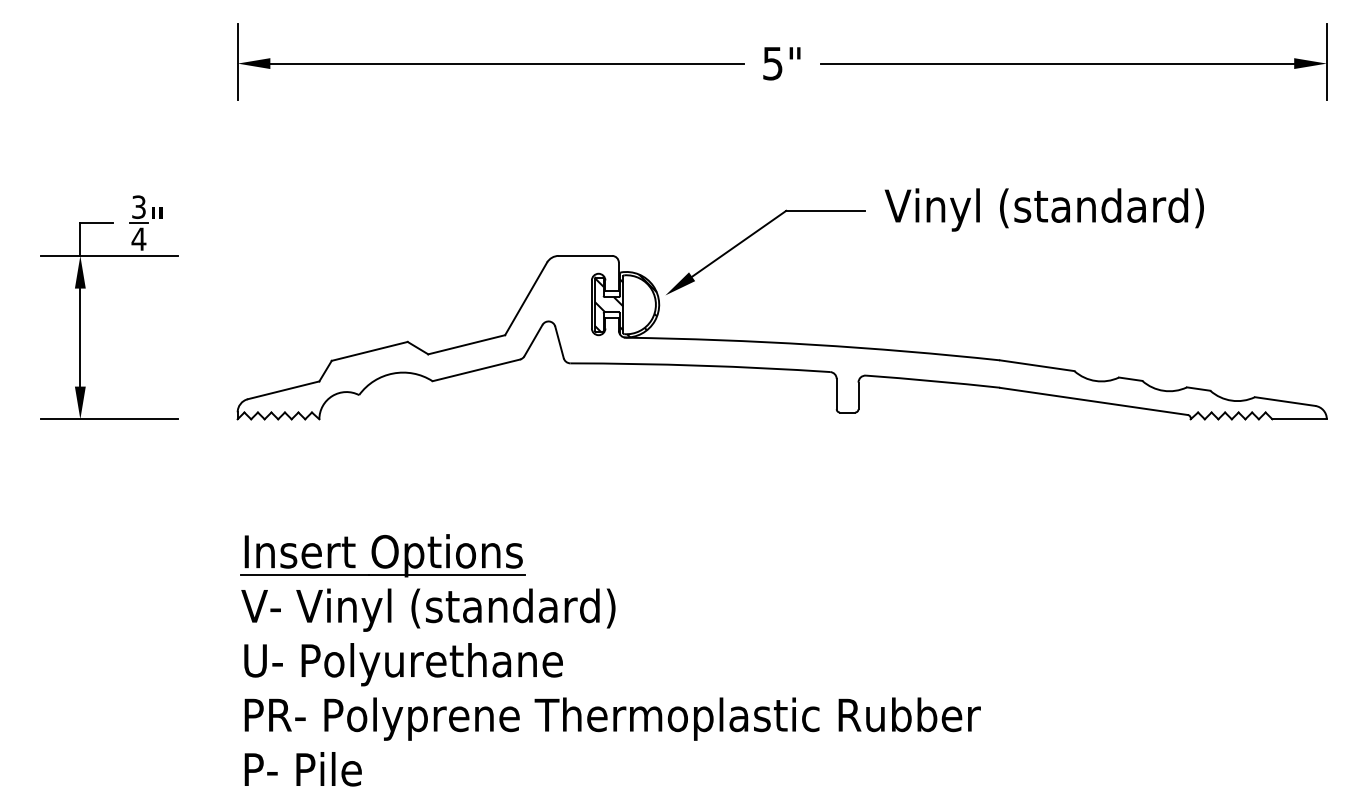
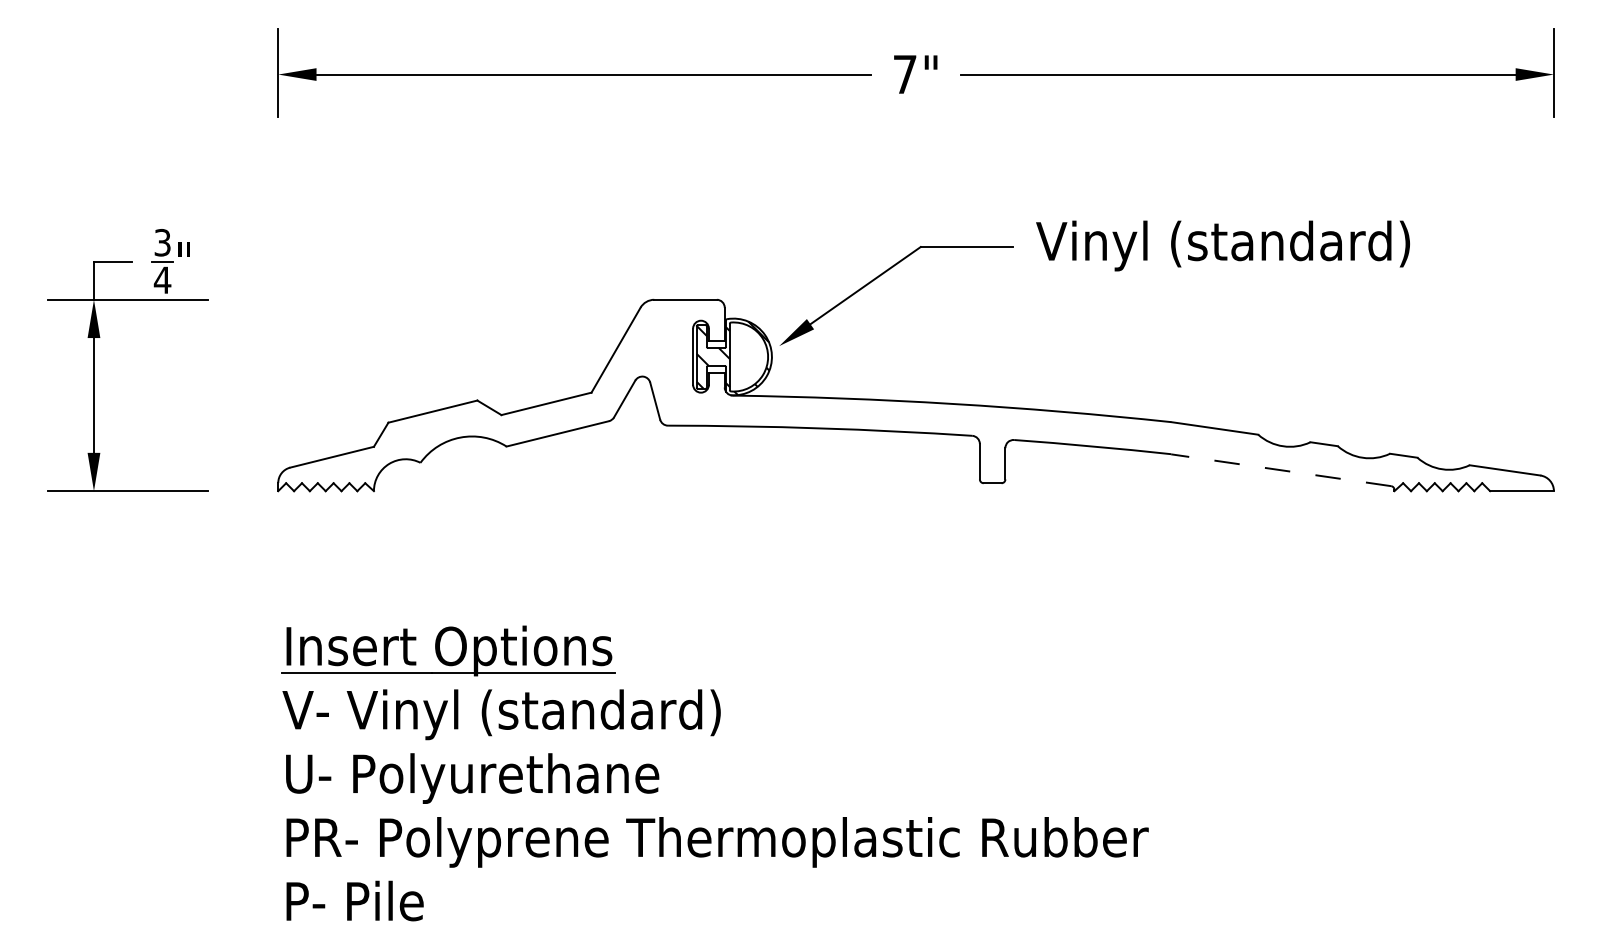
text: (772, 63) -> (904, 74), 5" -> 7"
line: (1093, 401) -> (1280, 470), solid -> dashed

